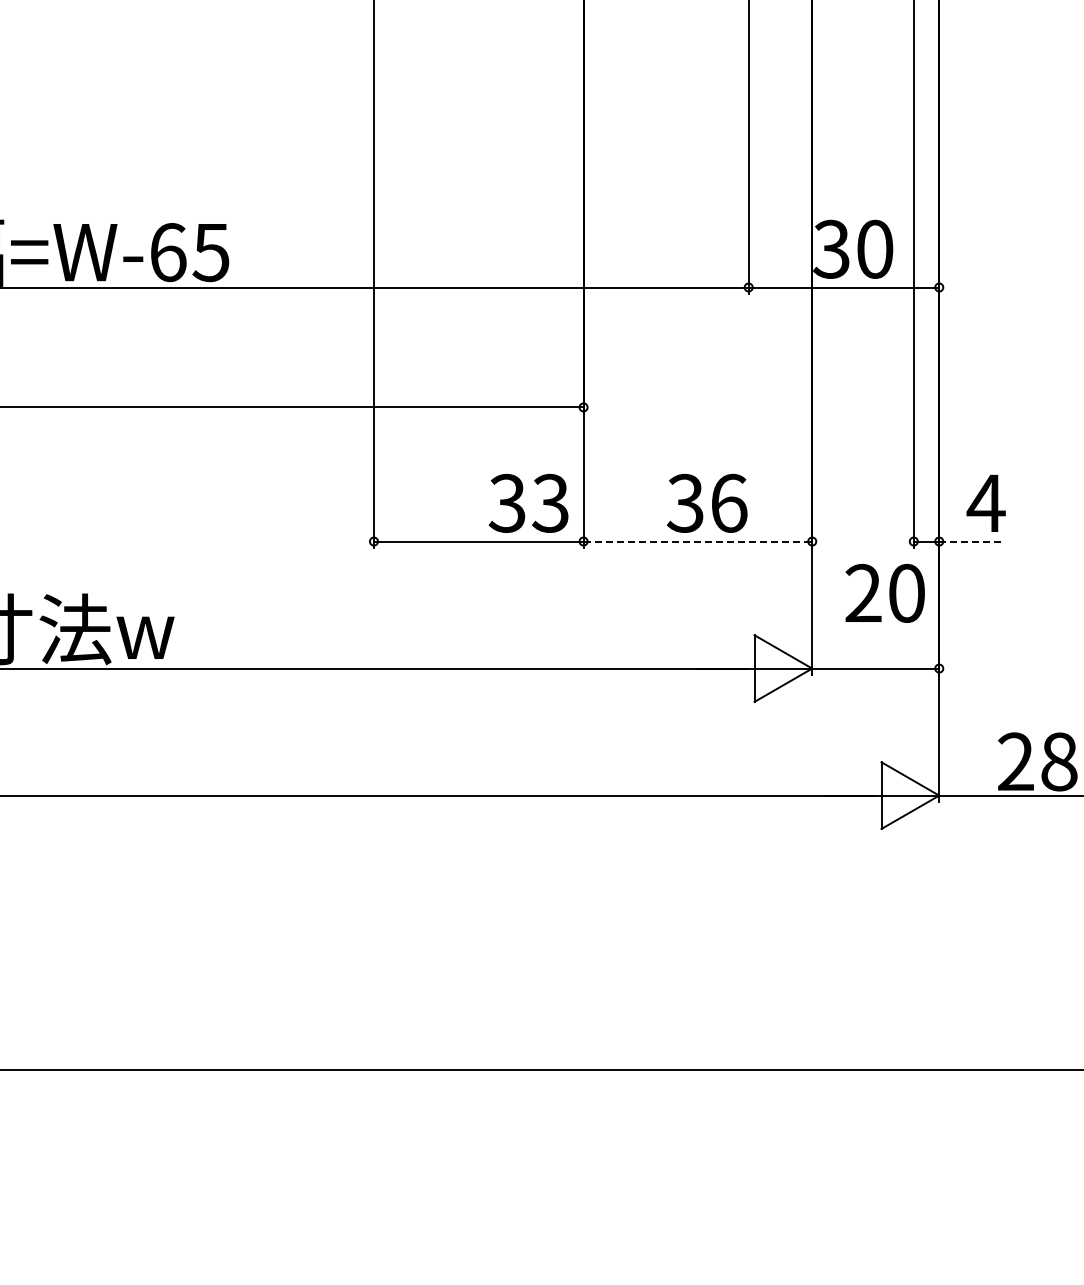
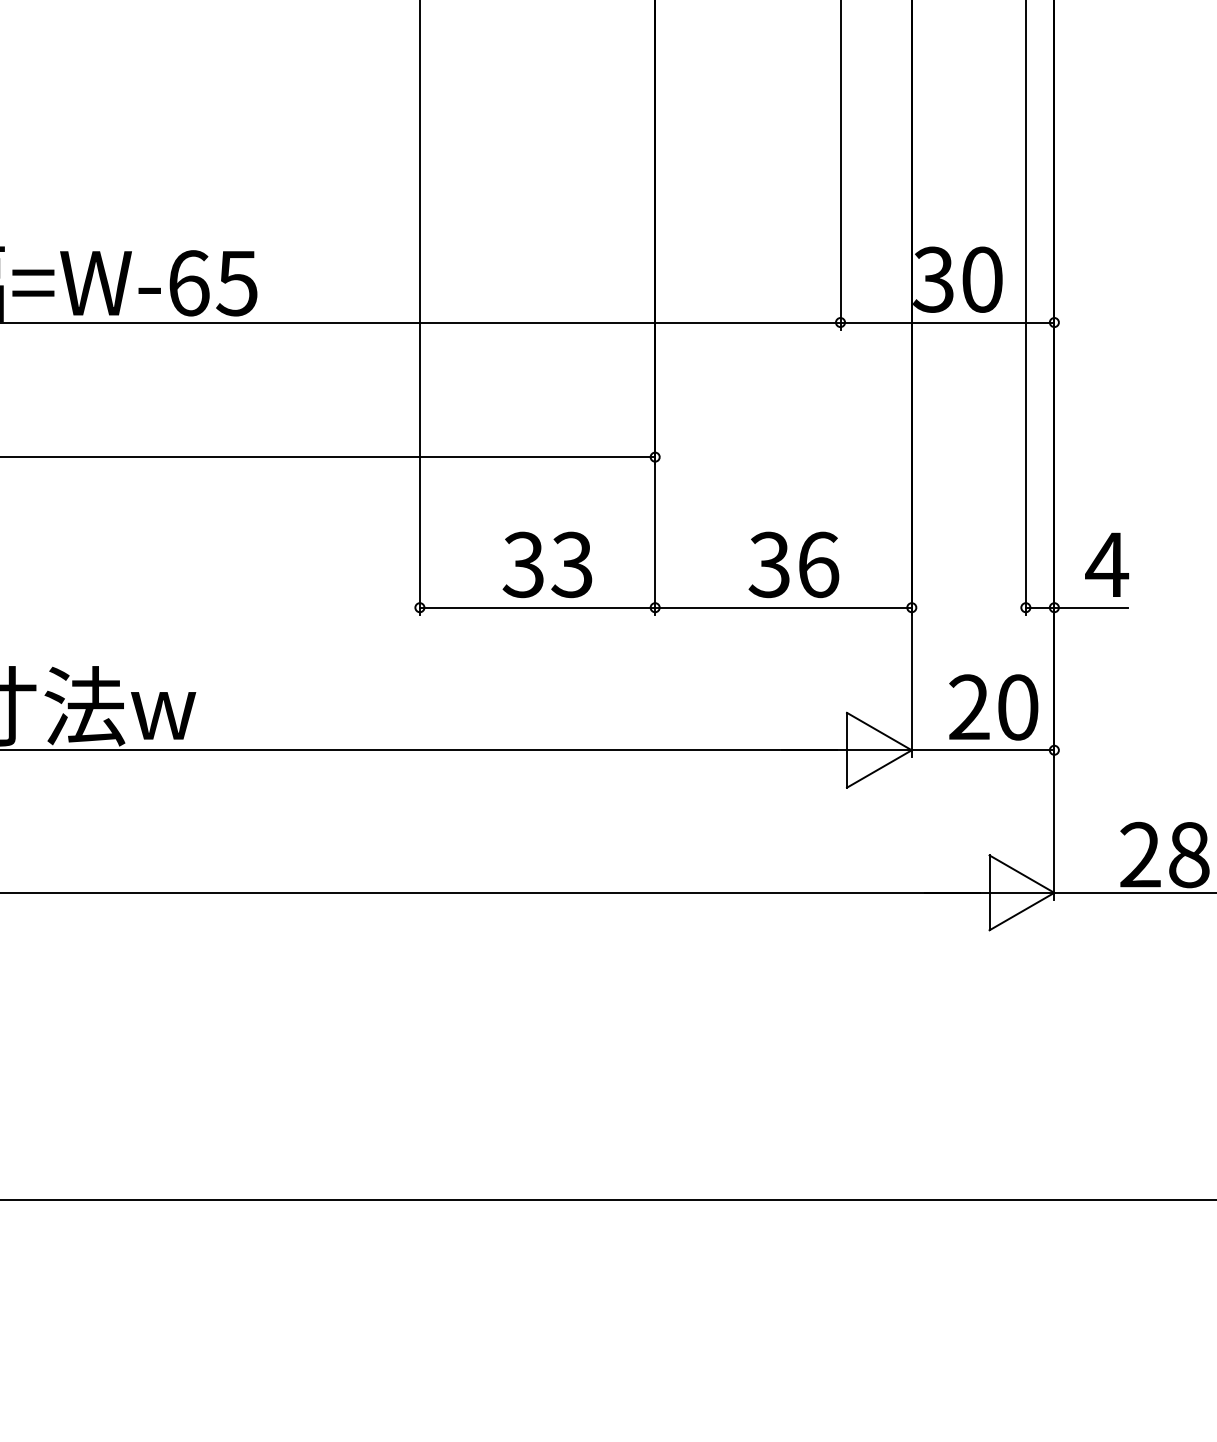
text: (528, 502) -> (547, 563), moved
line: (698, 541) -> (784, 607), dashed -> solid
line: (972, 541) -> (1091, 607), dashed -> solid
text: (884, 593) -> (992, 707), moved

